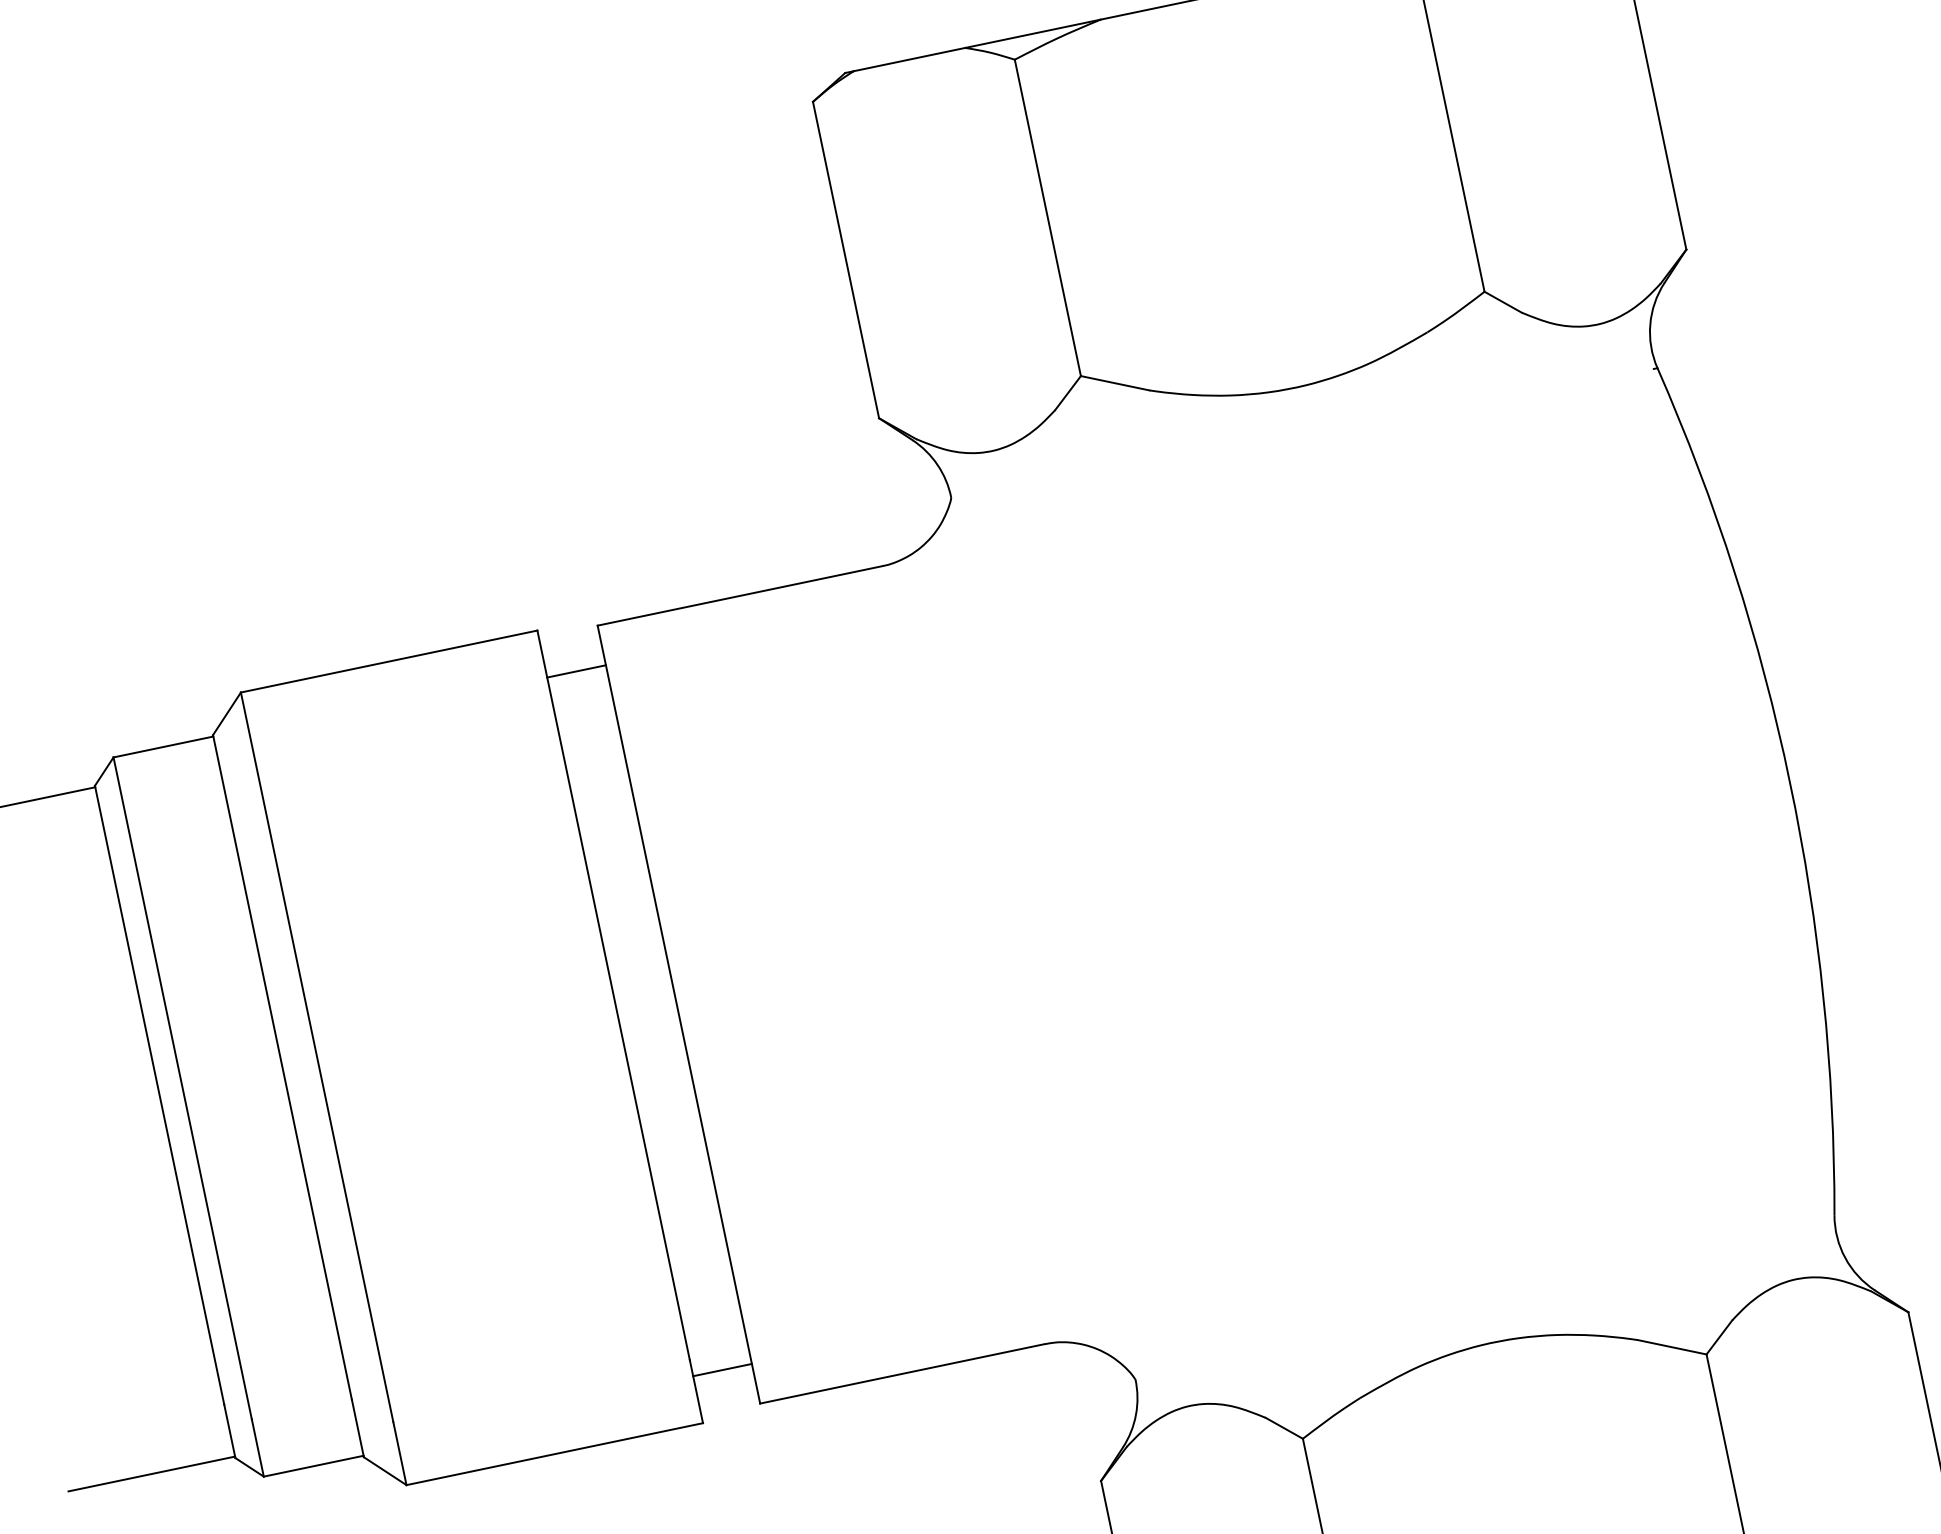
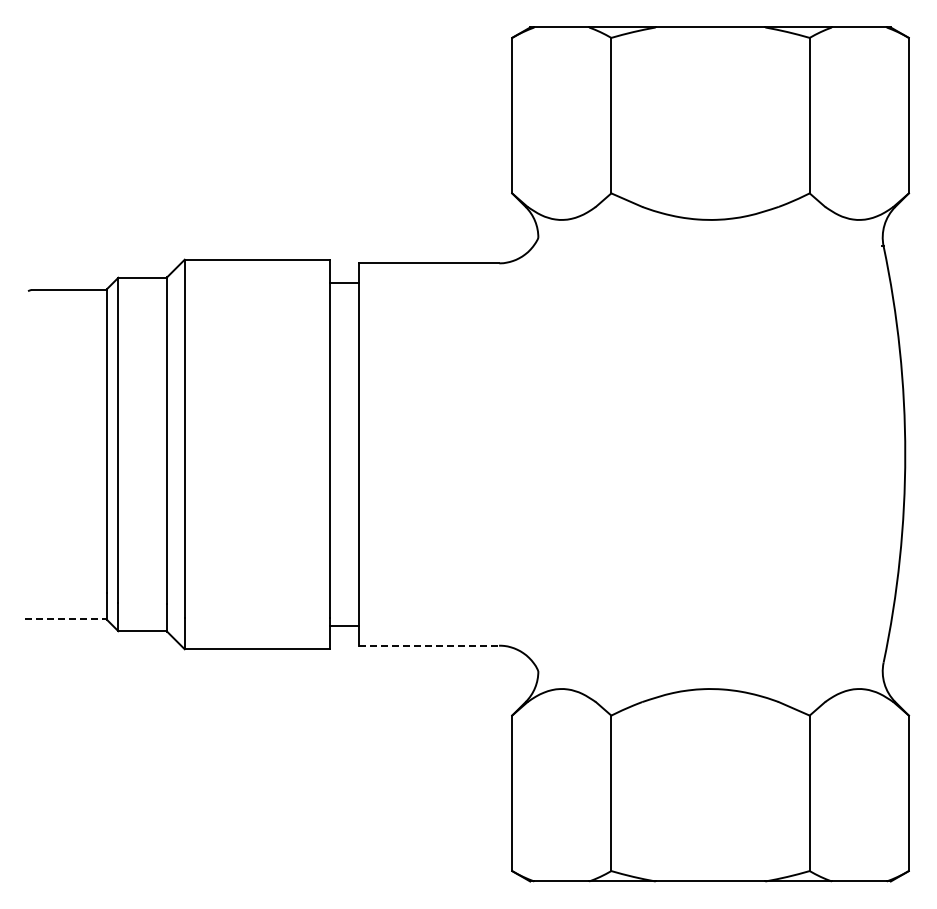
line: (903, 1373) -> (429, 645), solid -> dashed
line: (150, 1473) -> (65, 618), solid -> dashed

